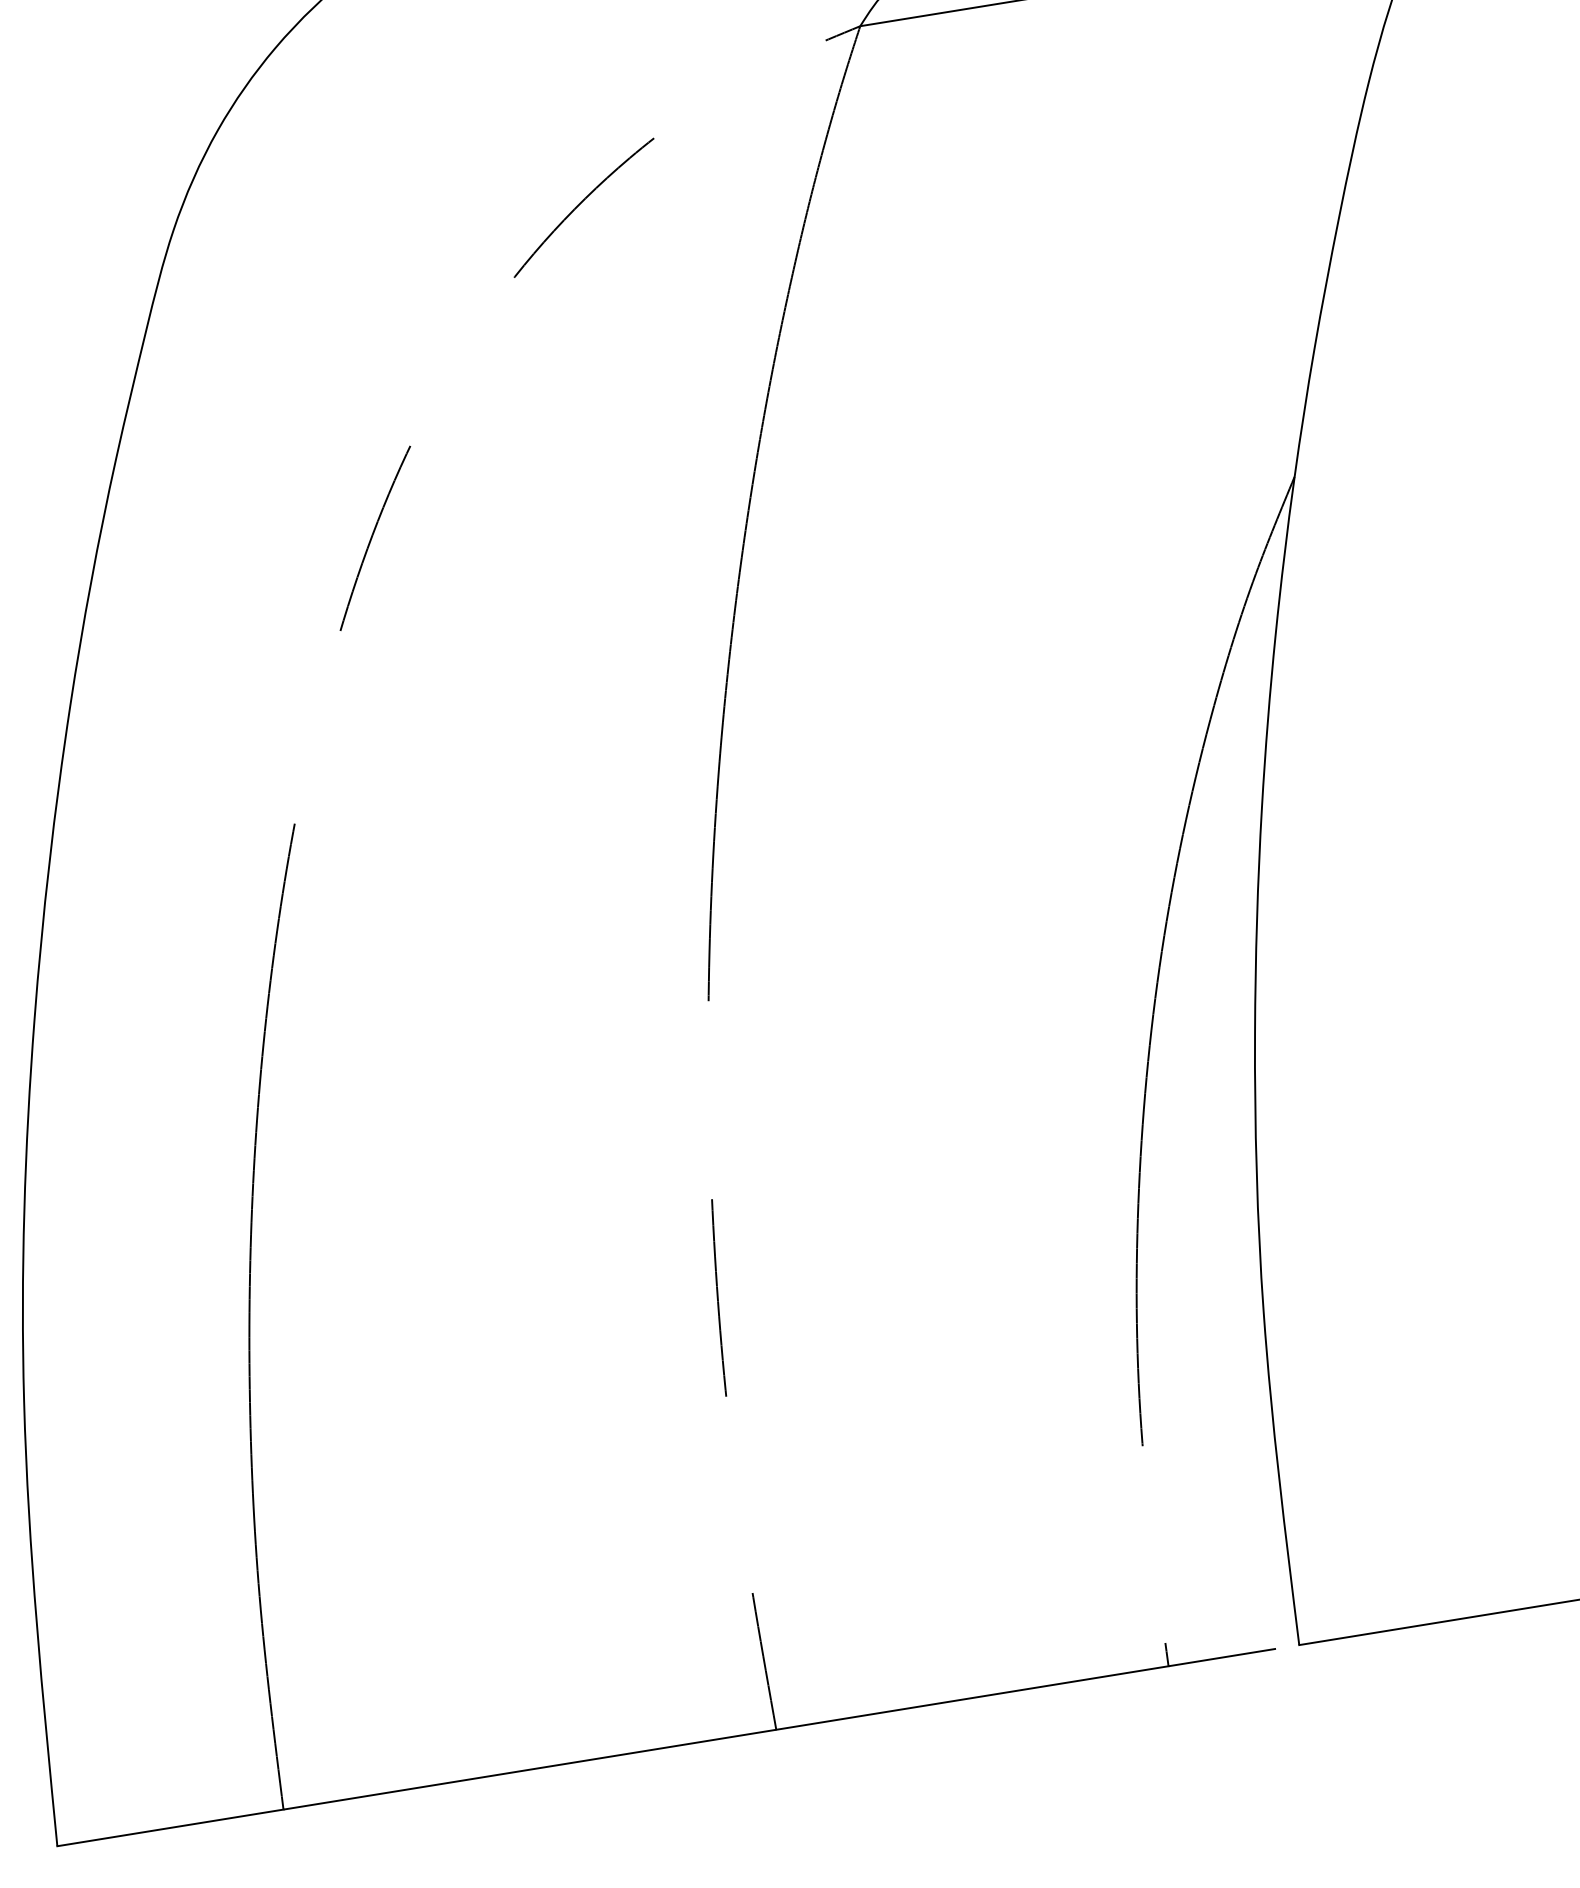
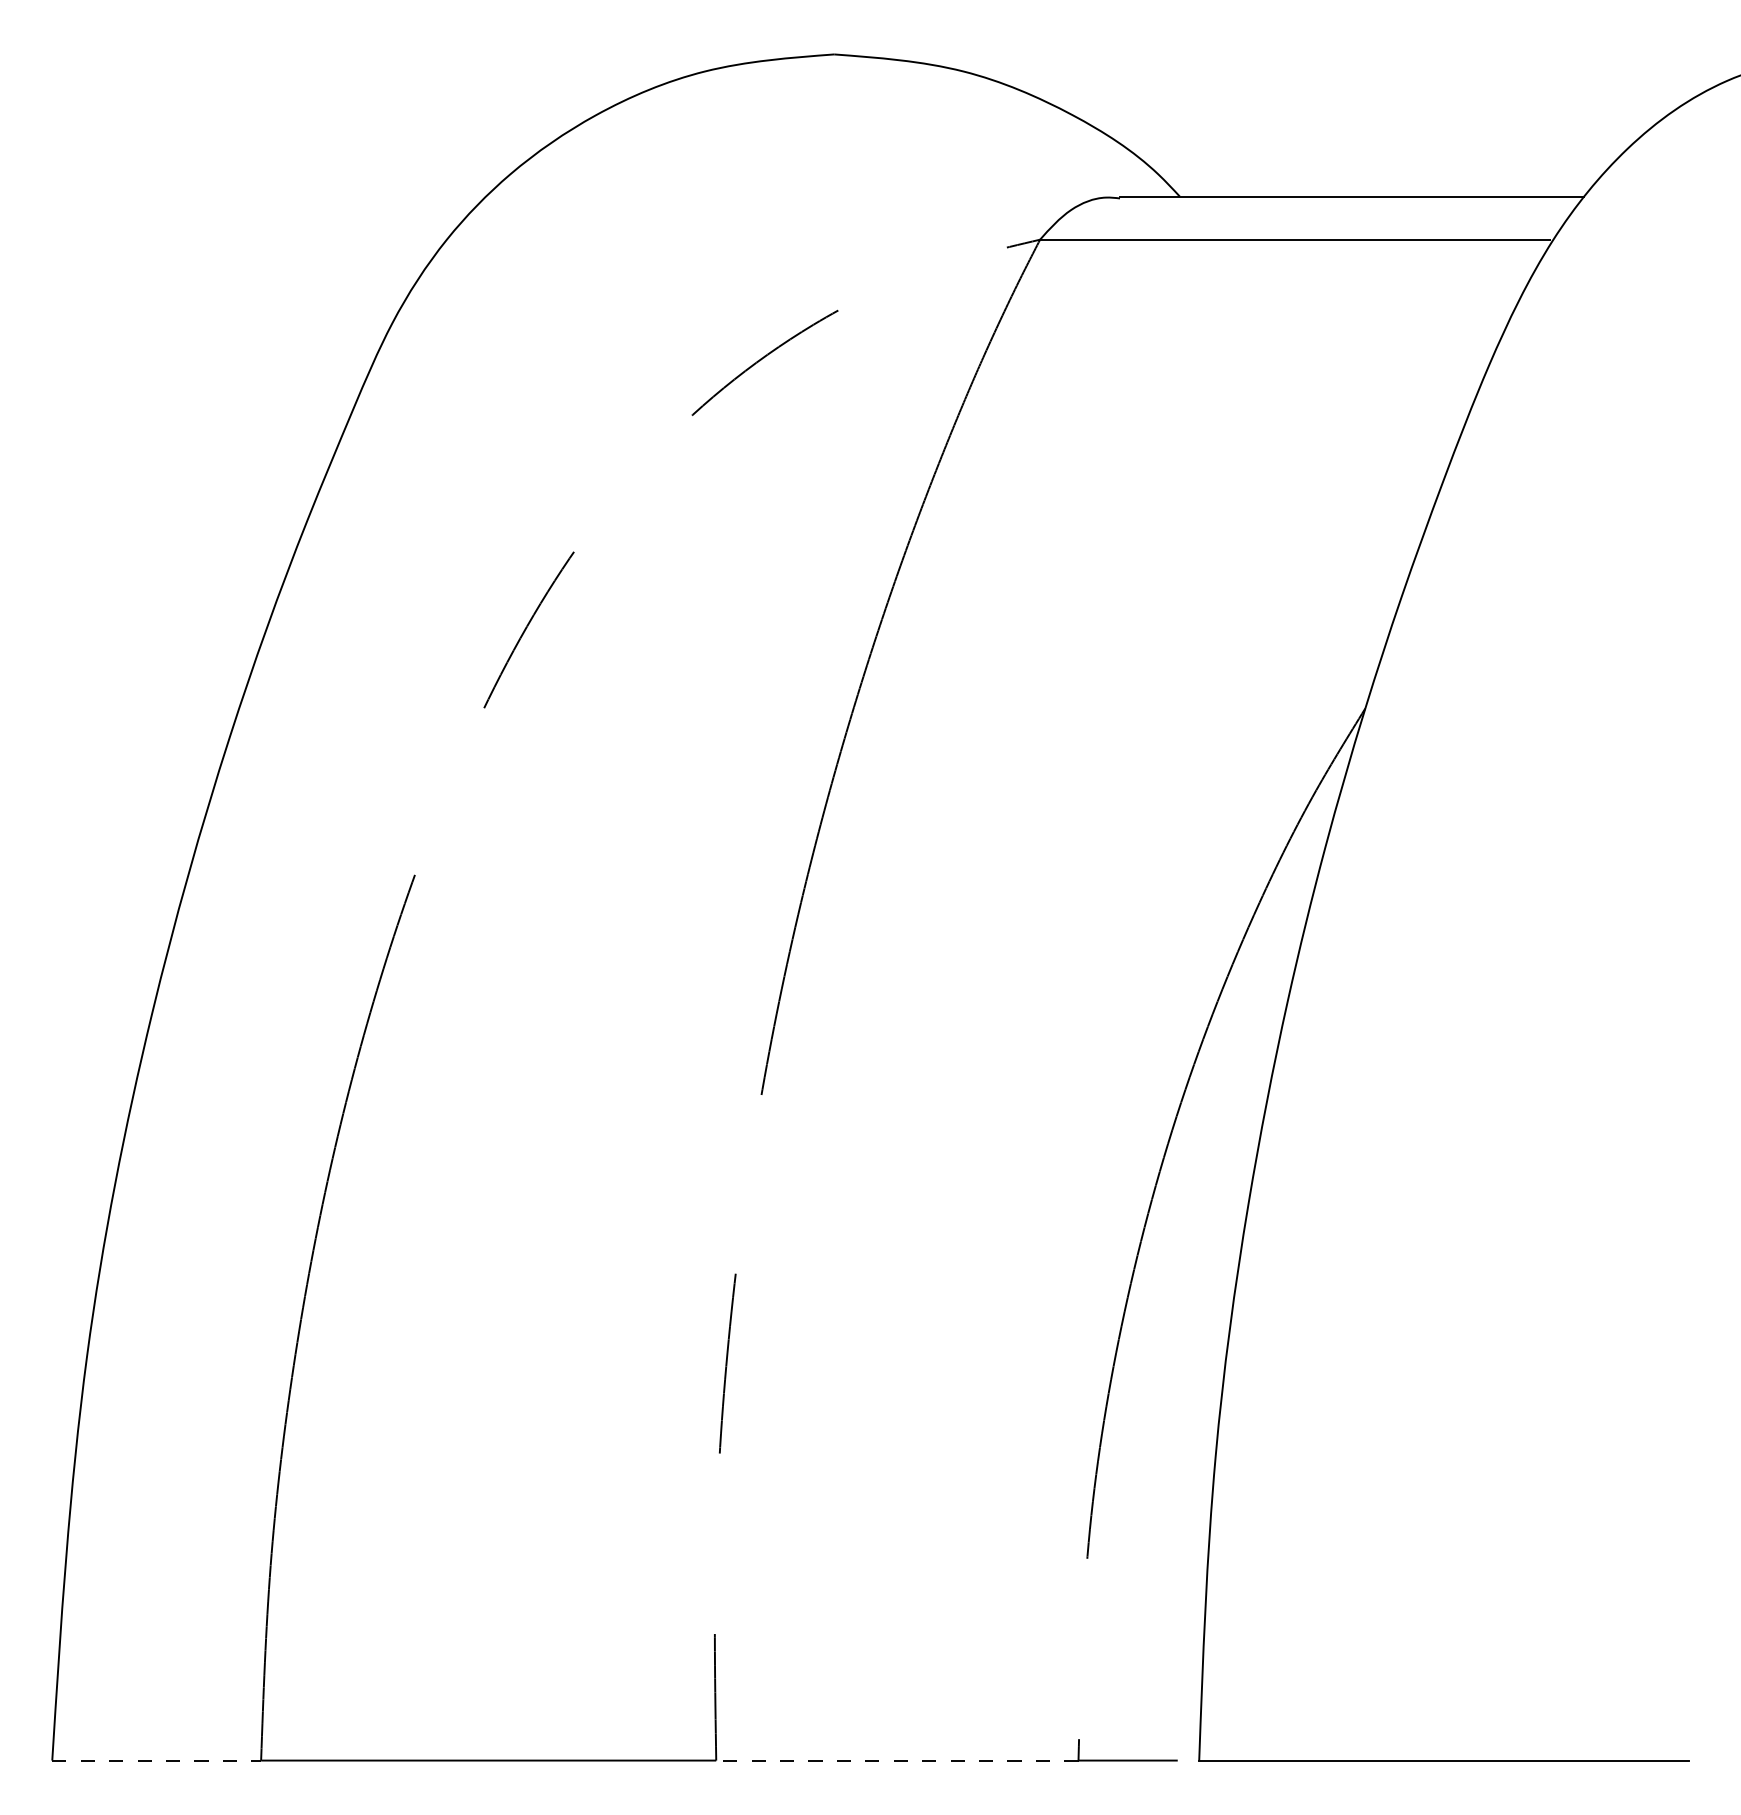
line: (971, 1698) -> (896, 1760), solid -> dashed
line: (171, 1827) -> (157, 1760), solid -> dashed

